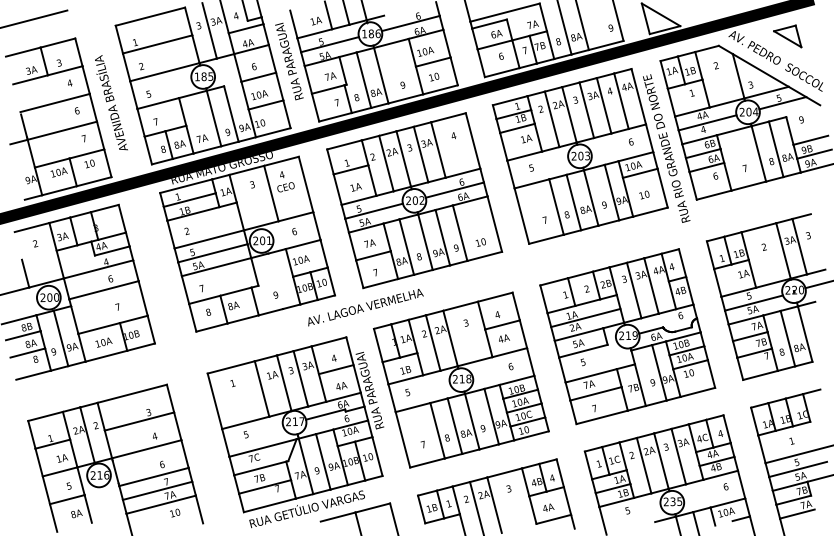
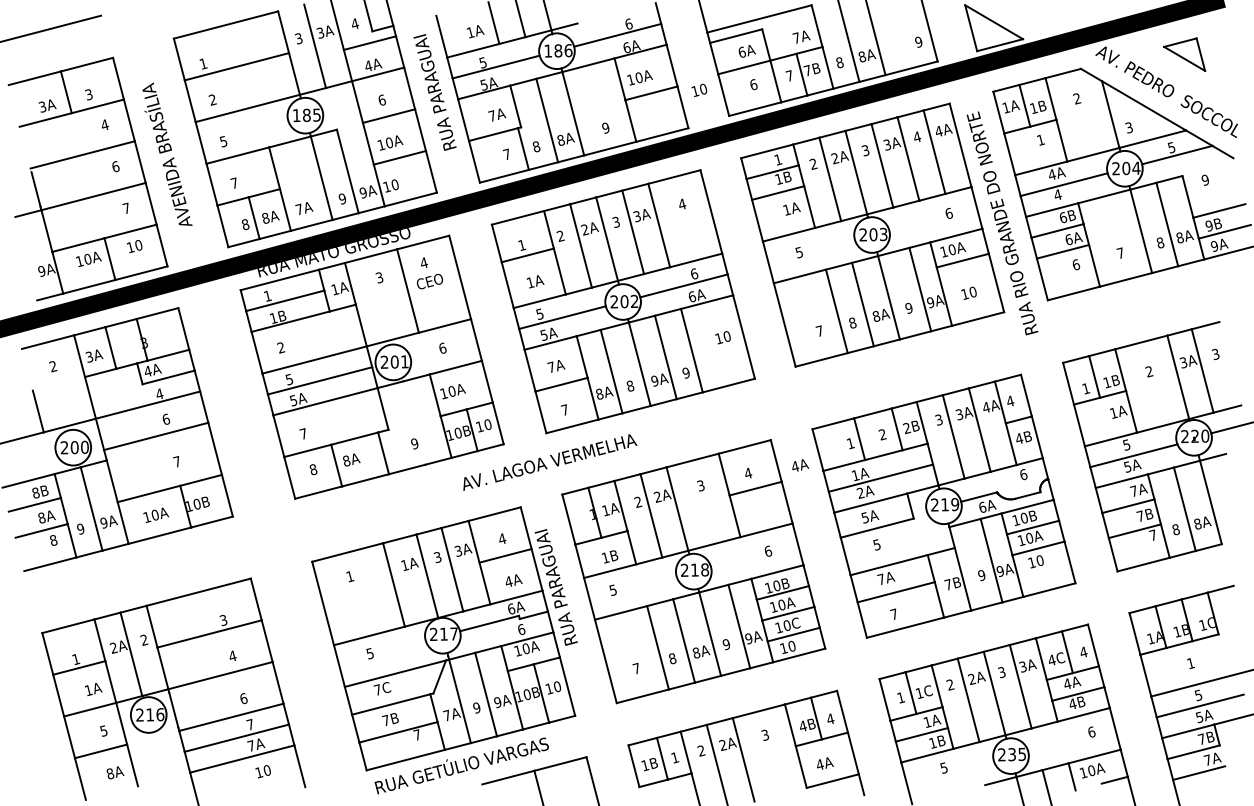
text: (434, 76) -> (699, 89), moved
text: (480, 242) -> (722, 337), moved
text: (504, 338) -> (800, 465), moved

